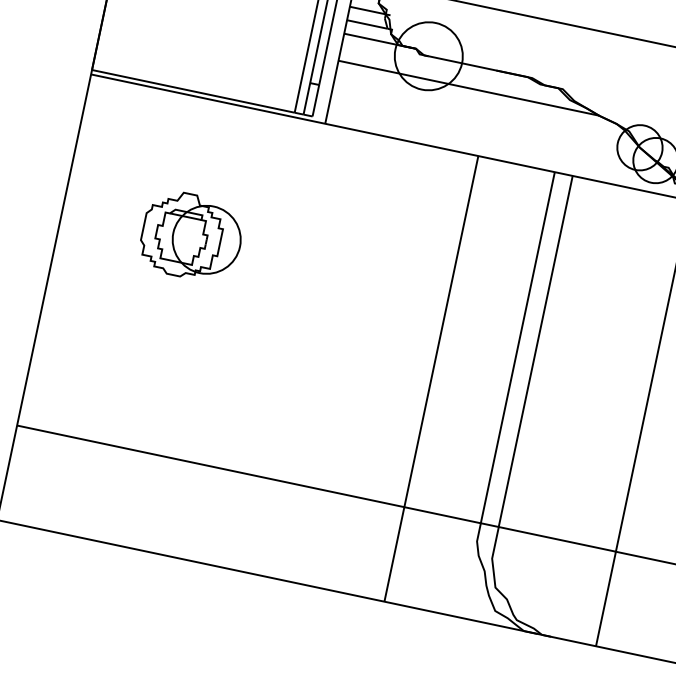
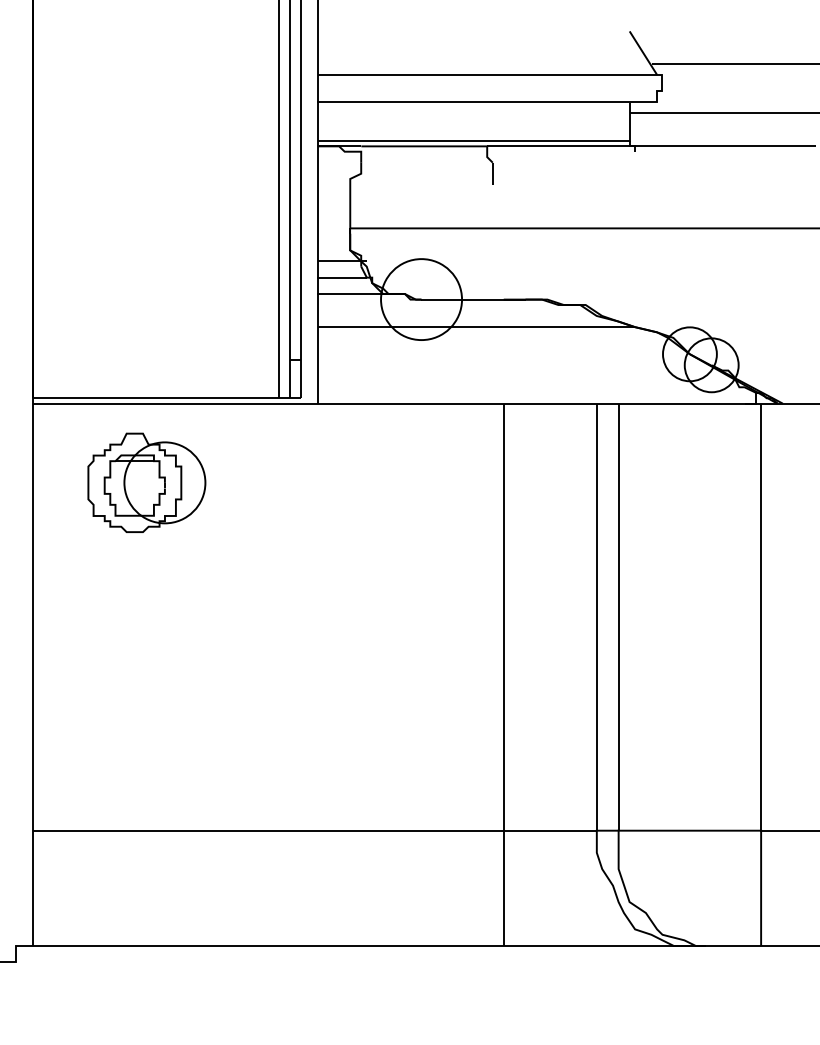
part: (191, 236) -> (146, 482), moved

